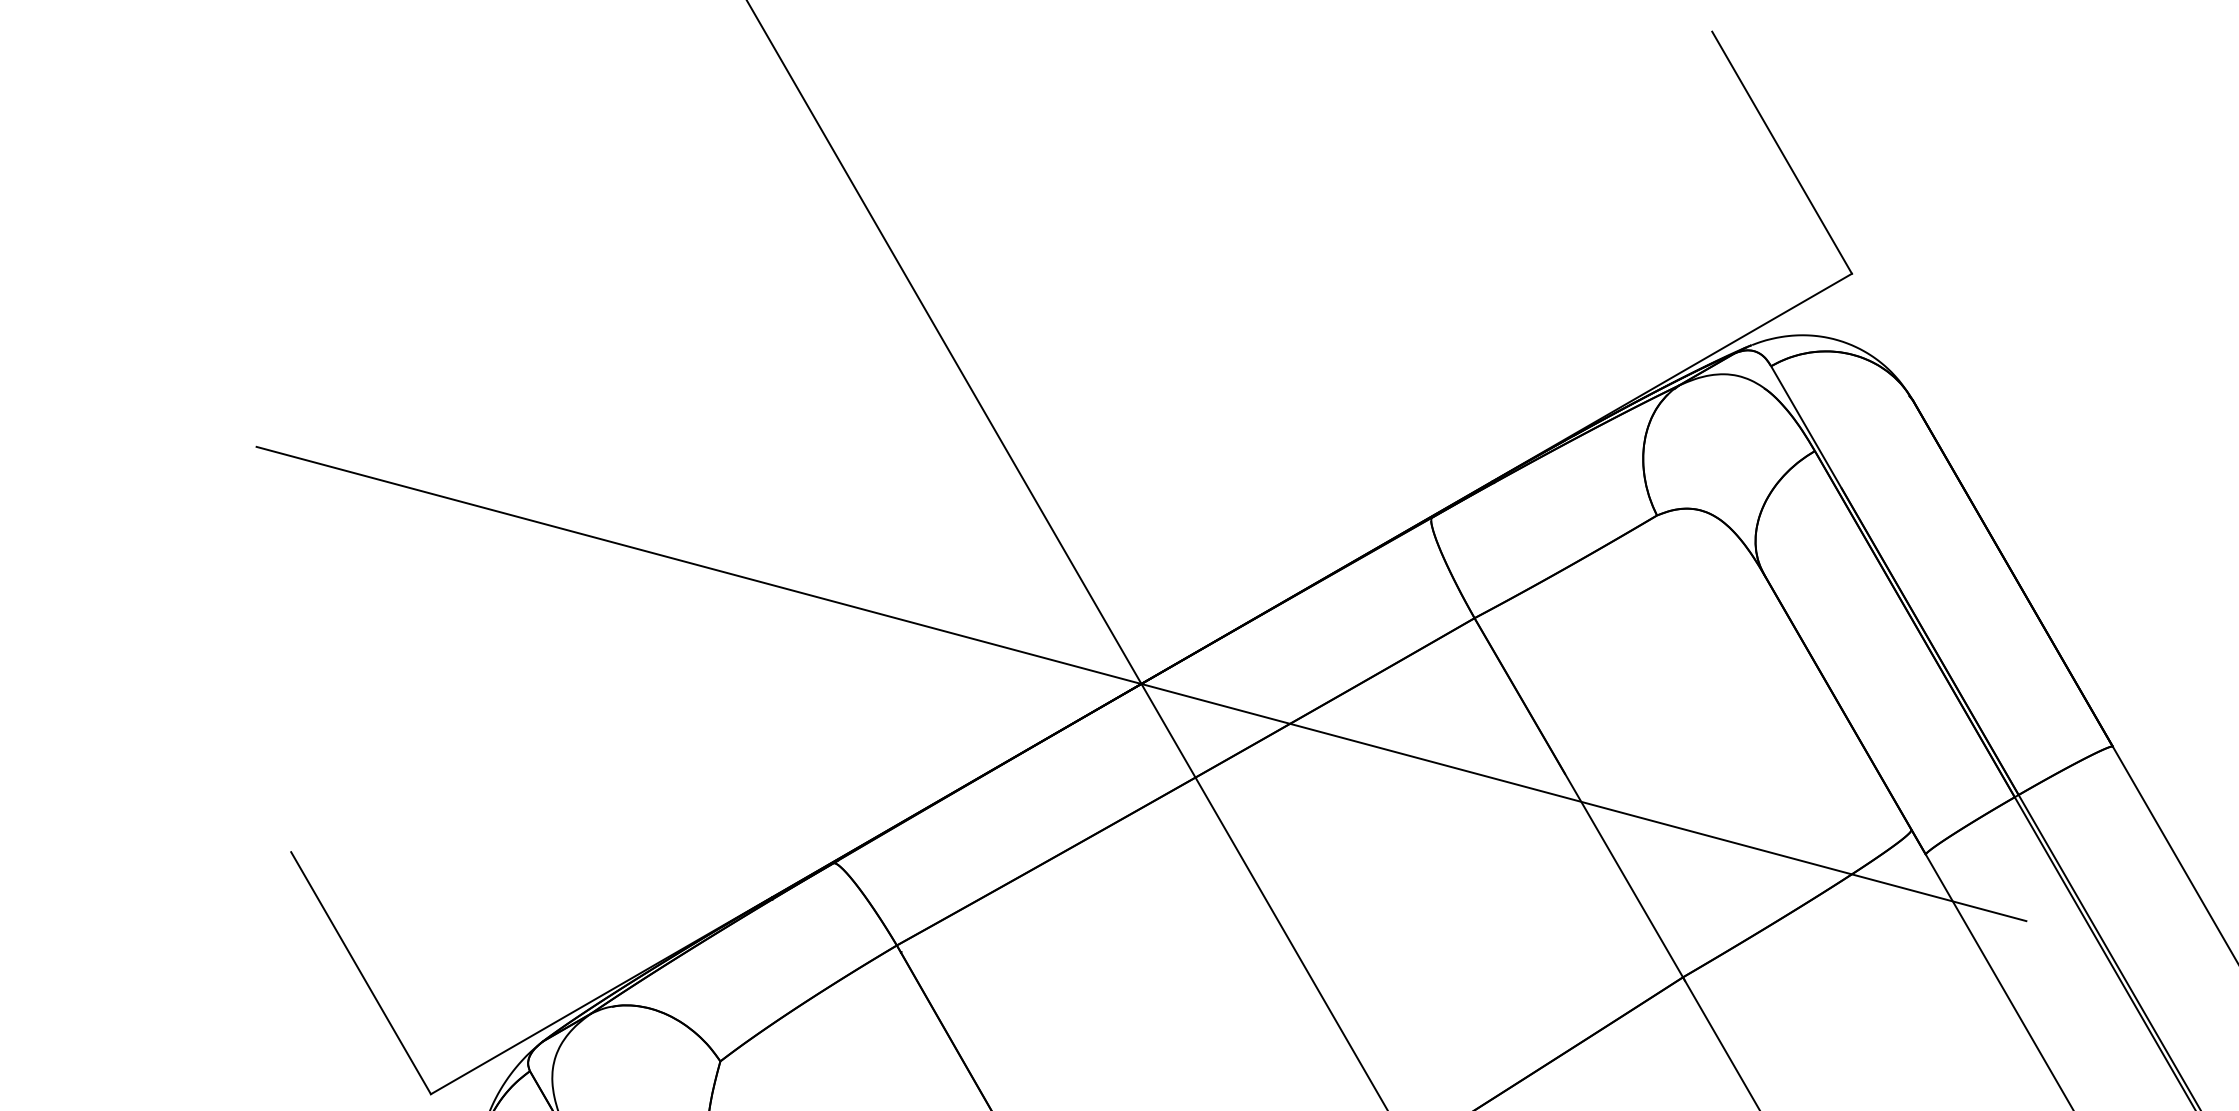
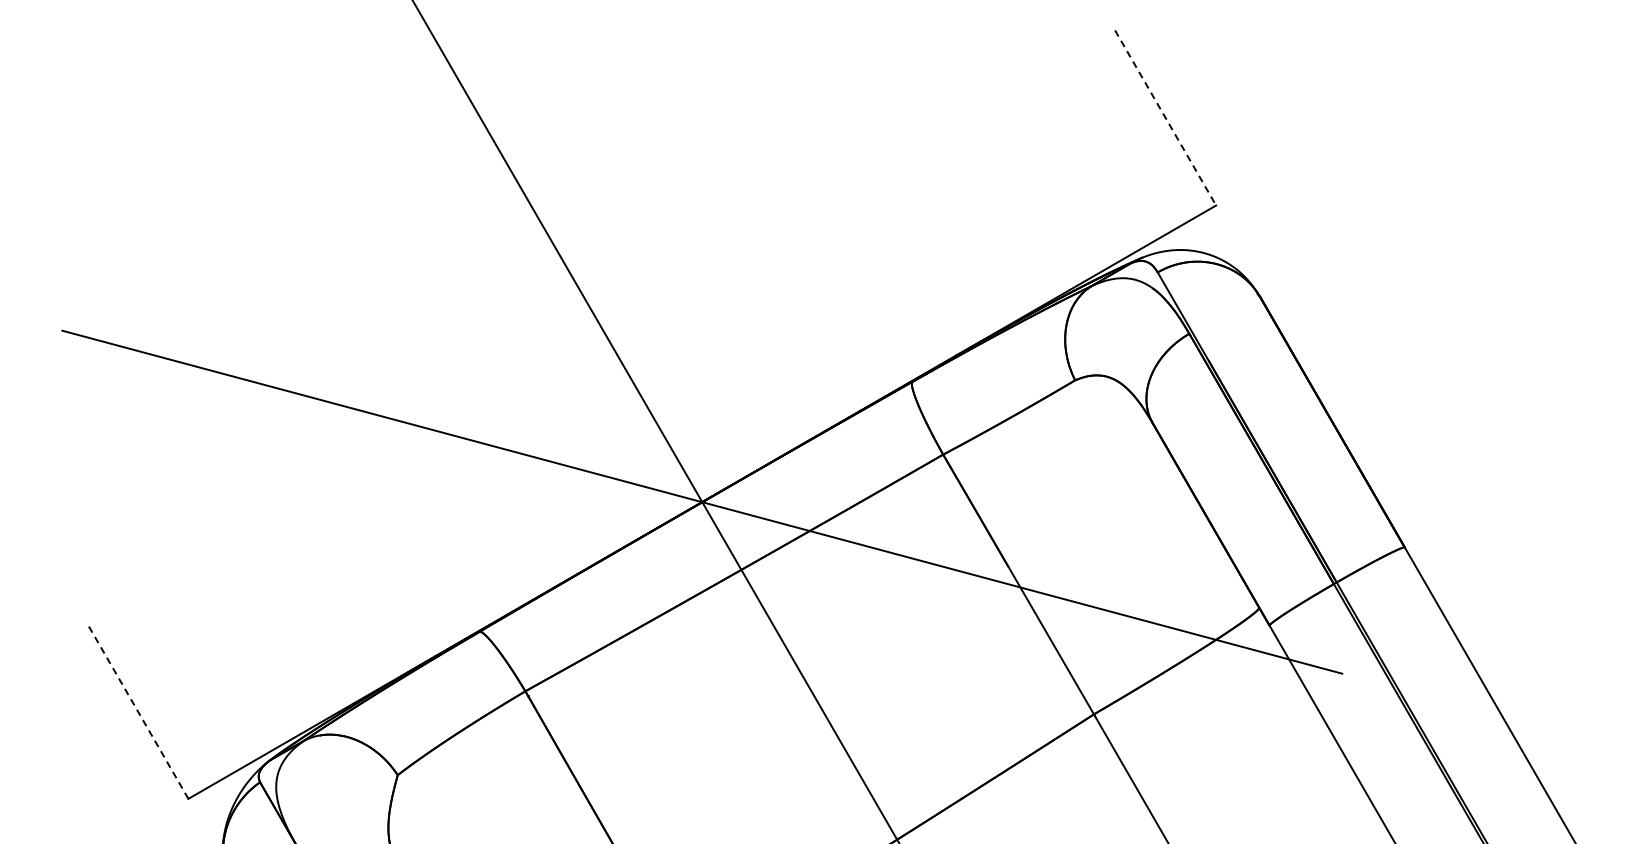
line: (1781, 153) -> (1165, 118), solid -> dashed
line: (360, 972) -> (137, 710), solid -> dashed

